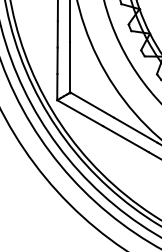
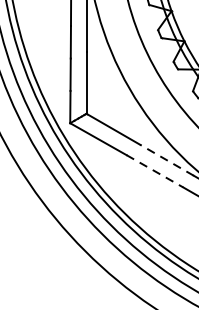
line: (135, 130) -> (166, 160), solid -> dashed
line: (126, 139) -> (155, 171), solid -> dashed

